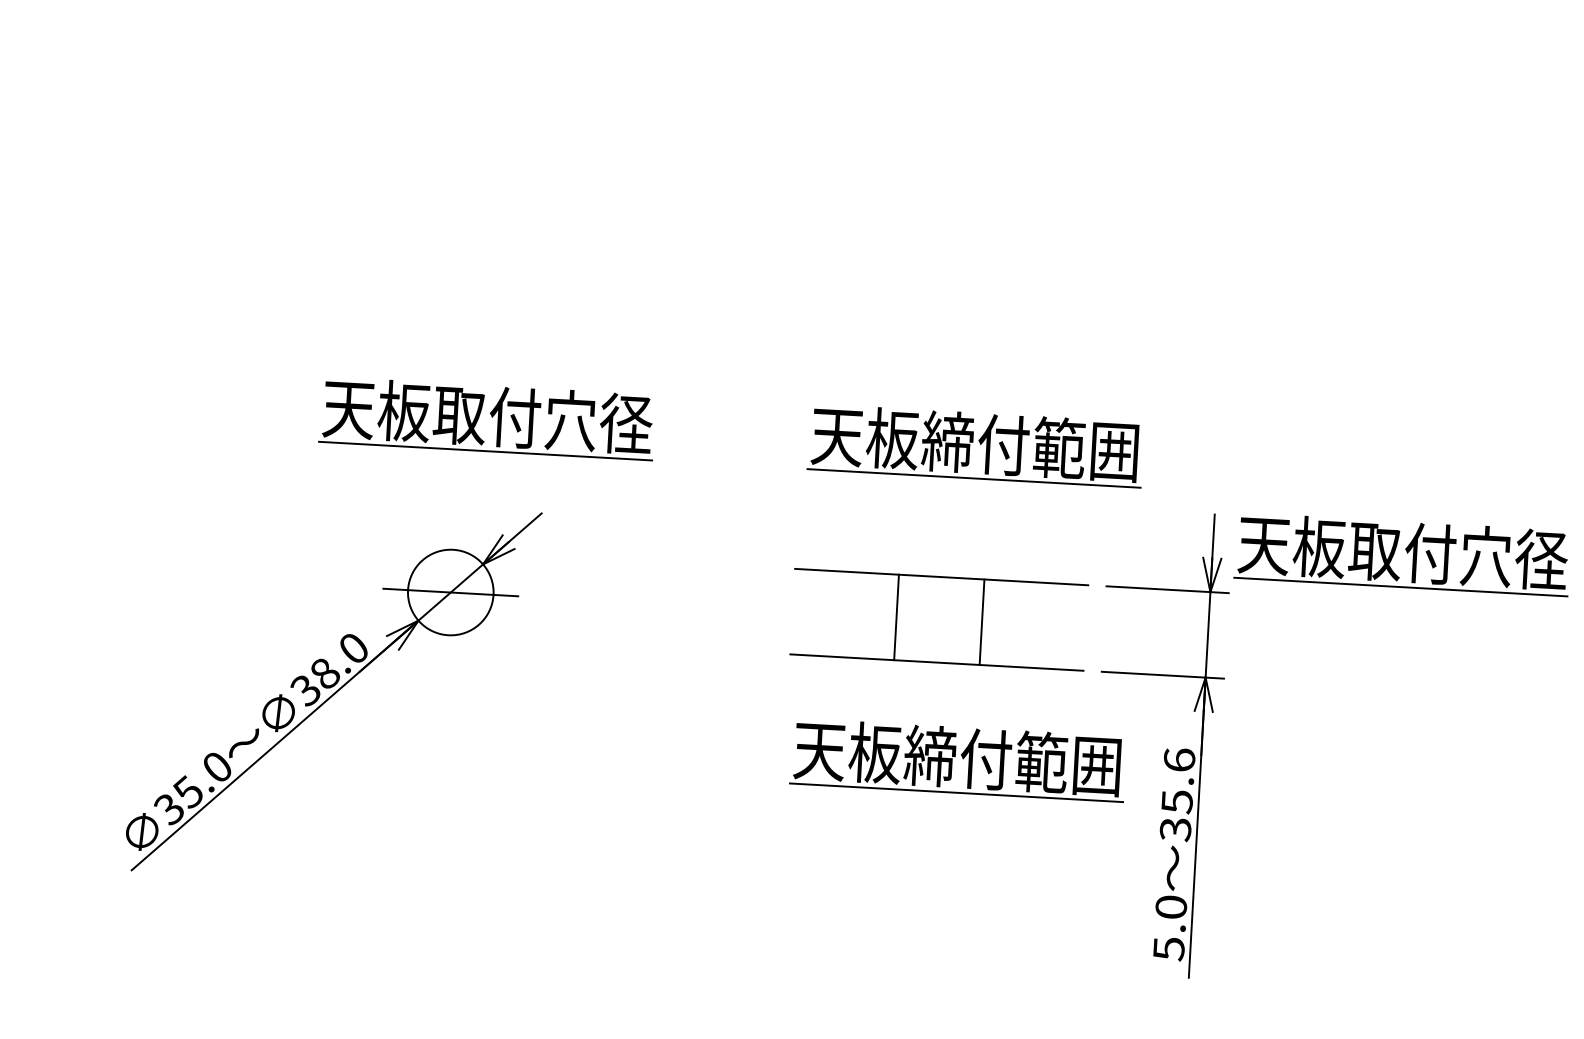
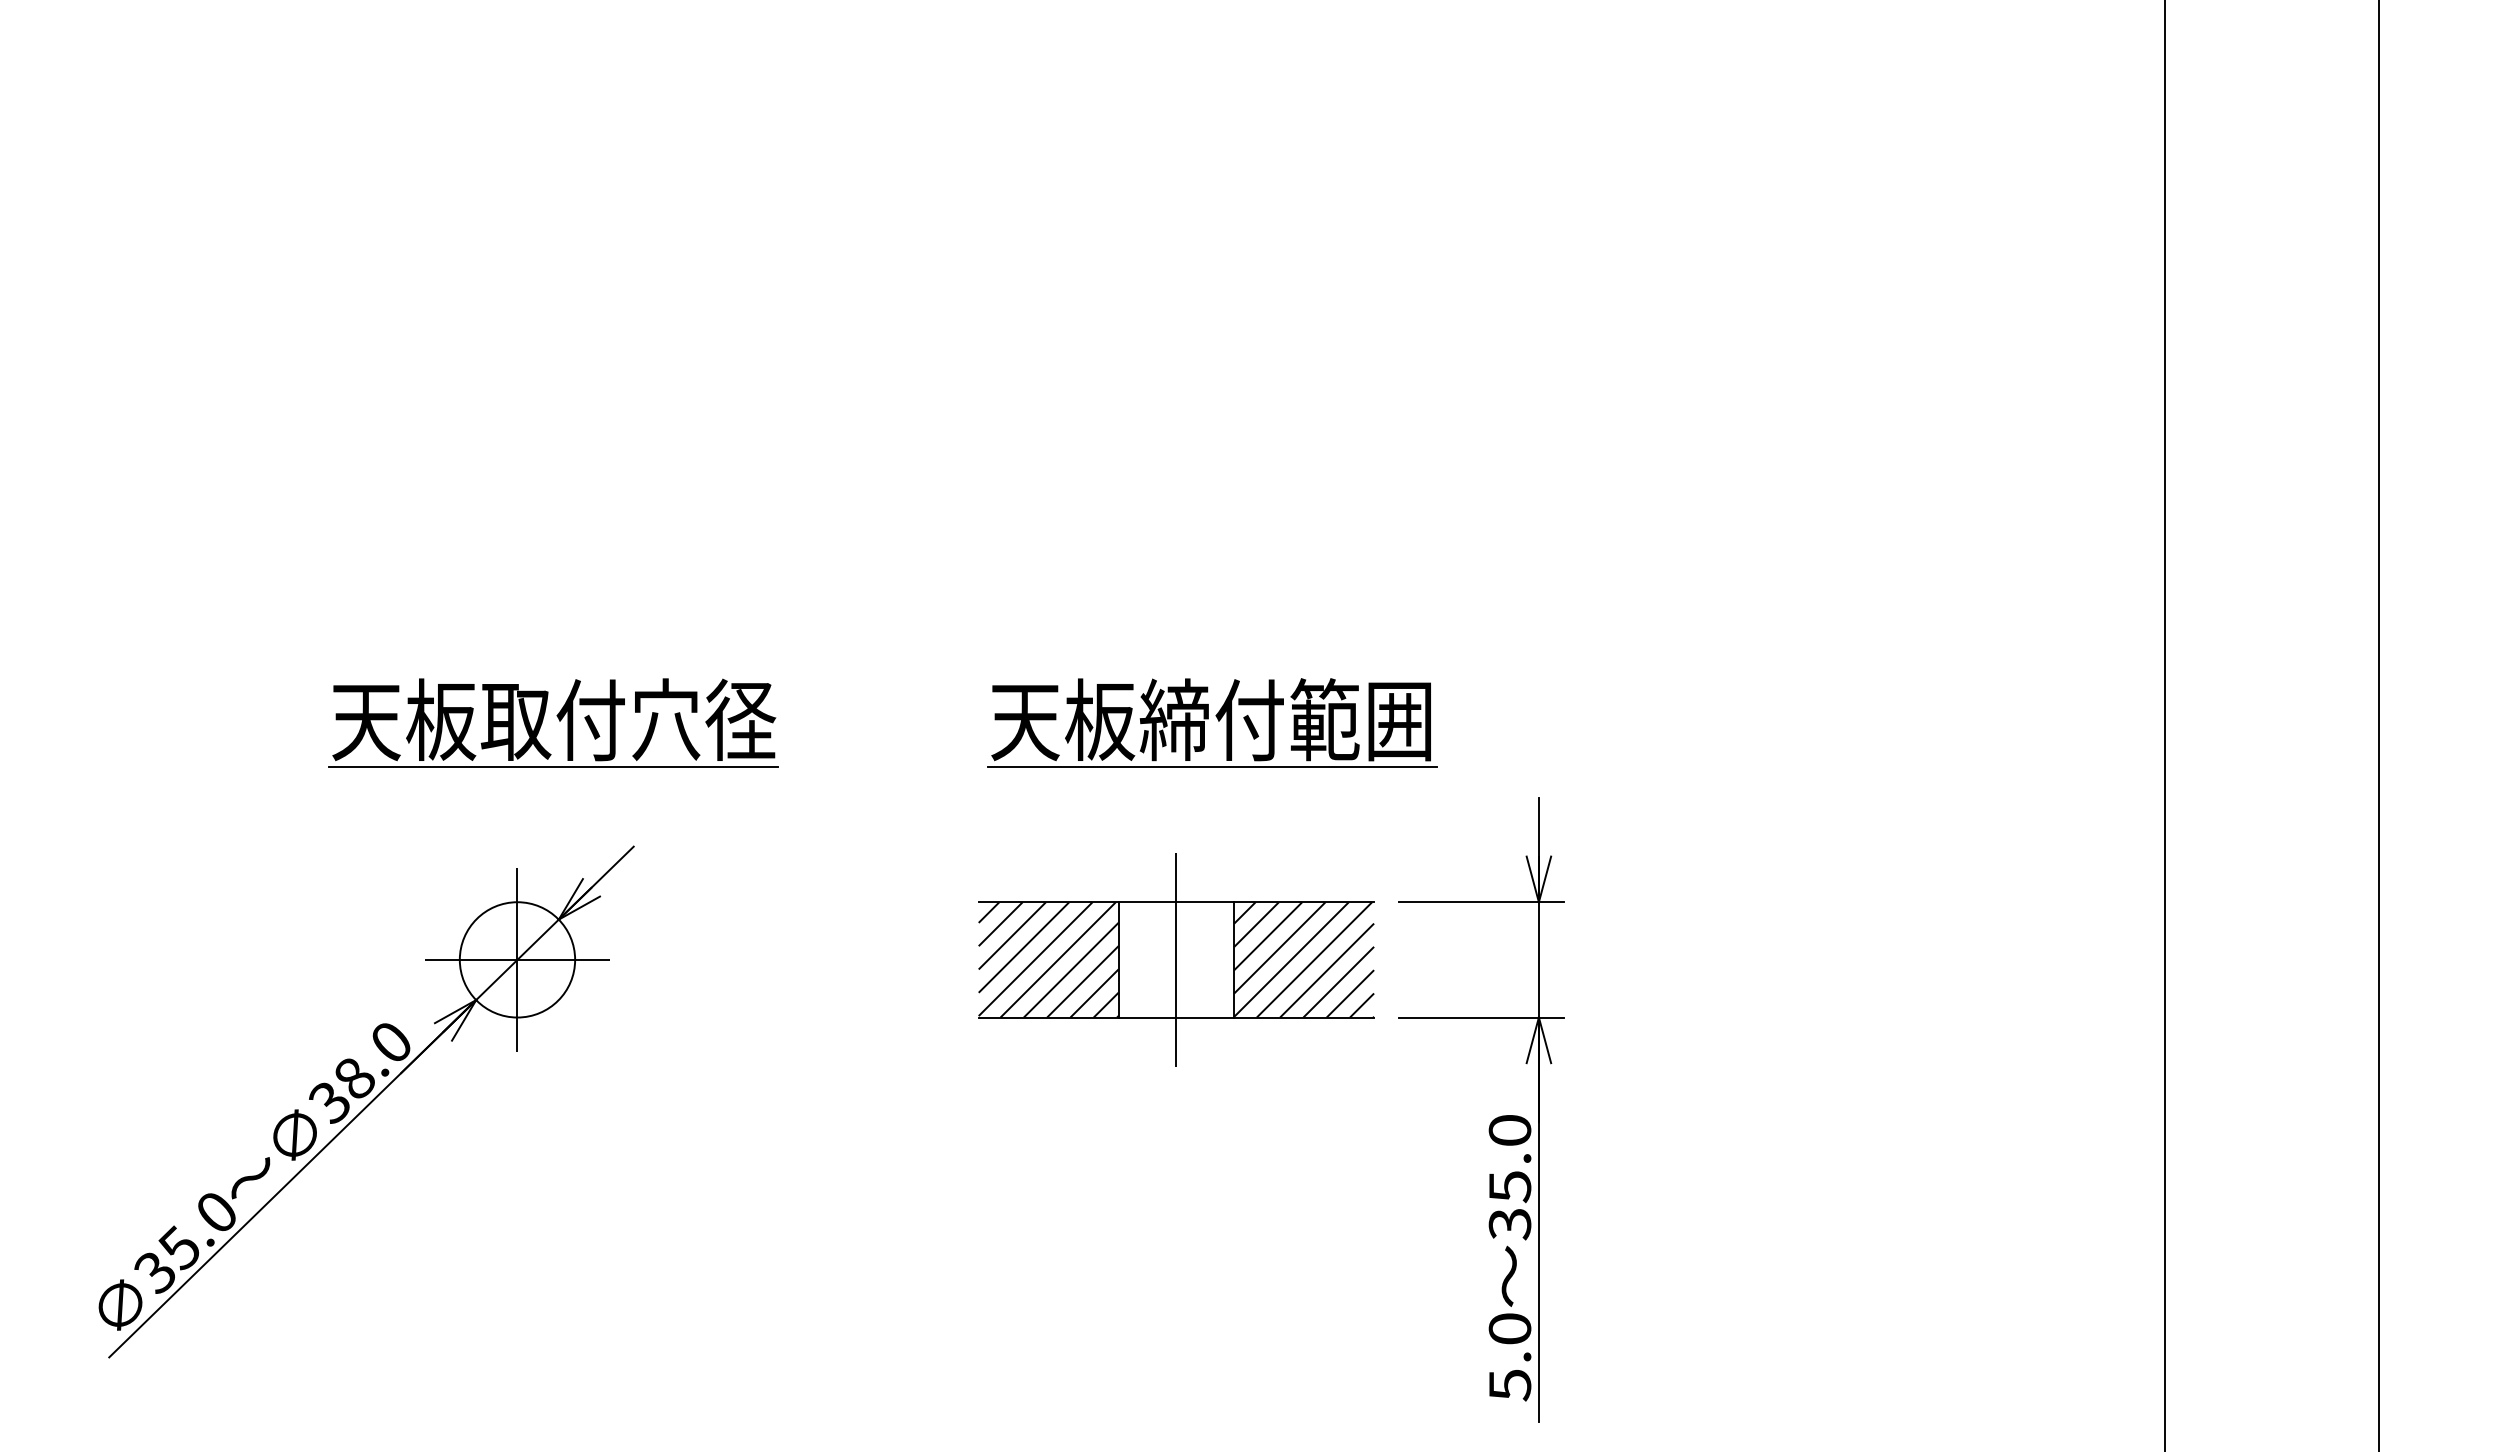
part: (1402, 553) -> (1794, 836), removed
line: (450, 592) -> (517, 959), added
hatch: (844, 614) -> (1048, 959), added
line: (939, 619) -> (1176, 959), added
hatch: (1034, 624) -> (1304, 959), added
part: (958, 759) -> (1212, 1146), removed
text: (1179, 759) -> (1509, 1129), 35.6 -> 35.0

